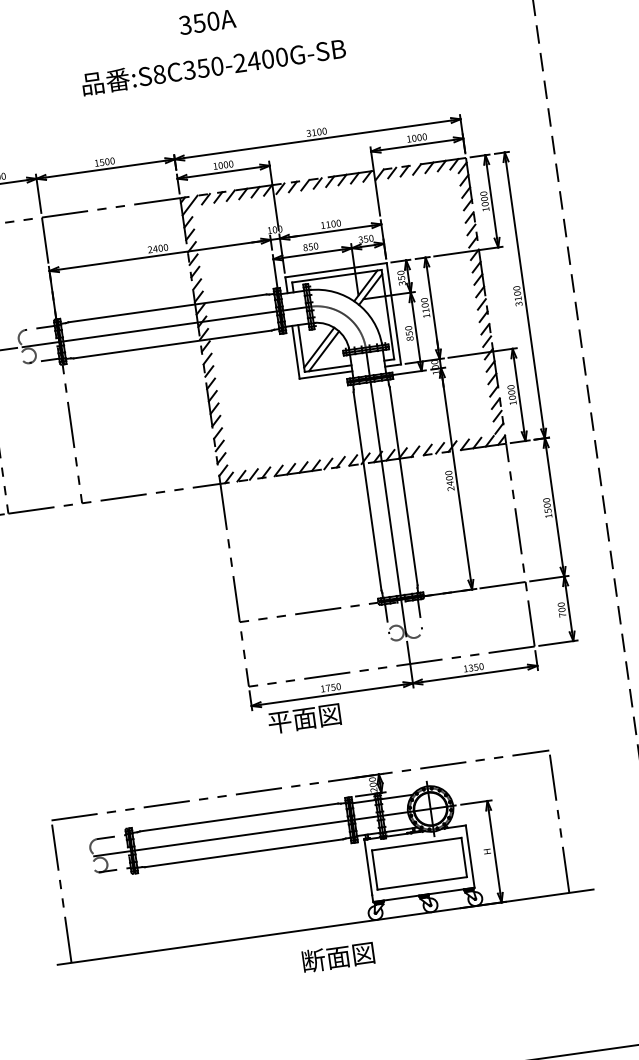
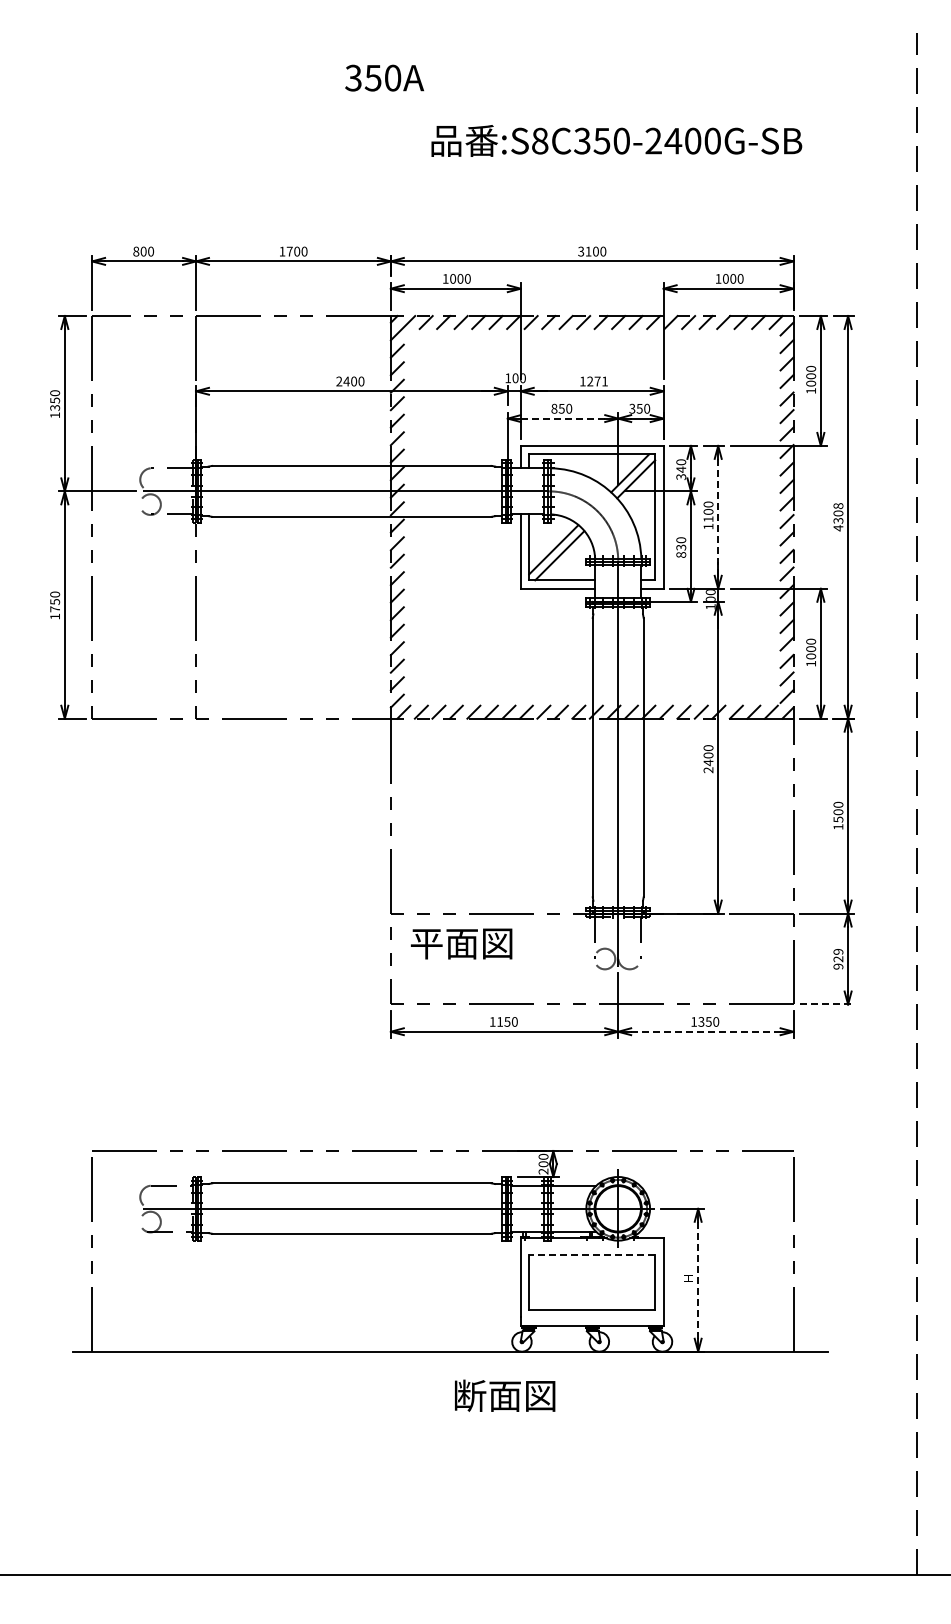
text: (207, 21) -> (384, 77), moved
text: (213, 66) -> (616, 140), moved
text: (101, 162) -> (289, 251), 1500 -> 1700
text: (333, 223) -> (597, 381), 1100 -> 1271
line: (312, 253) -> (563, 418), solid -> dashed
text: (401, 278) -> (681, 469), 350 -> 340
text: (518, 296) -> (838, 517), 3100 -> 4308
line: (432, 307) -> (718, 516), solid -> dashed
text: (408, 333) -> (680, 547), 850 -> 830
text: (562, 610) -> (838, 959), 700 -> 929
line: (558, 643) -> (827, 1004), solid -> dashed
line: (474, 674) -> (705, 1031), solid -> dashed
text: (328, 687) -> (500, 1021), 1750 -> 1150
text: (304, 718) -> (461, 943), moved
line: (416, 844) -> (591, 1254), solid -> dashed
line: (494, 851) -> (698, 1280), solid -> dashed
text: (338, 957) -> (505, 1395), moved

